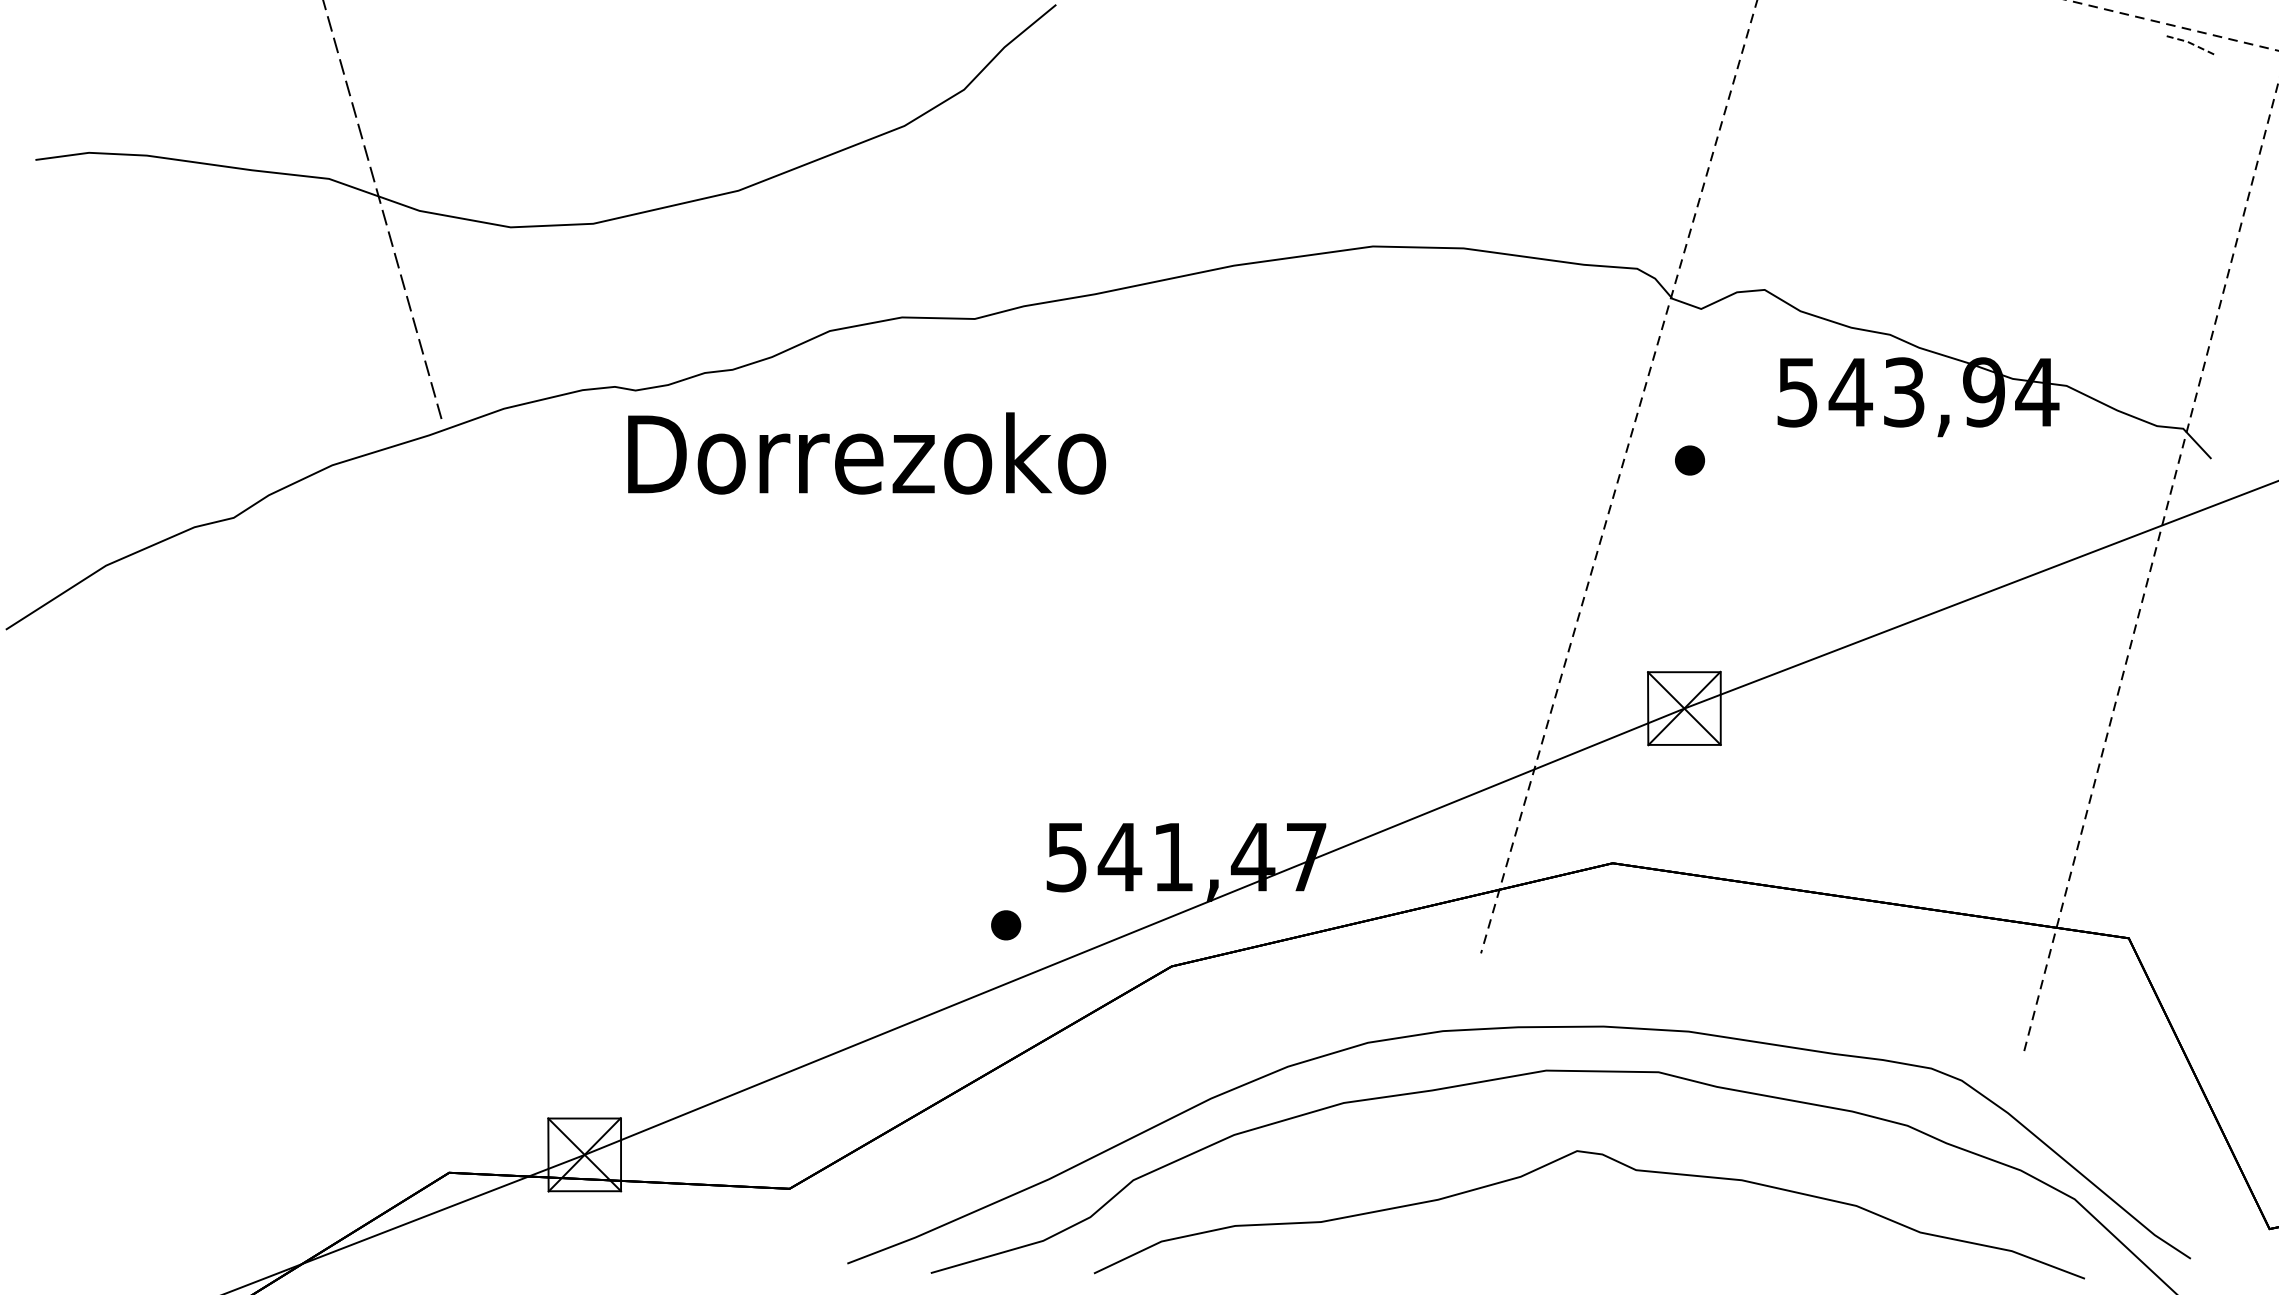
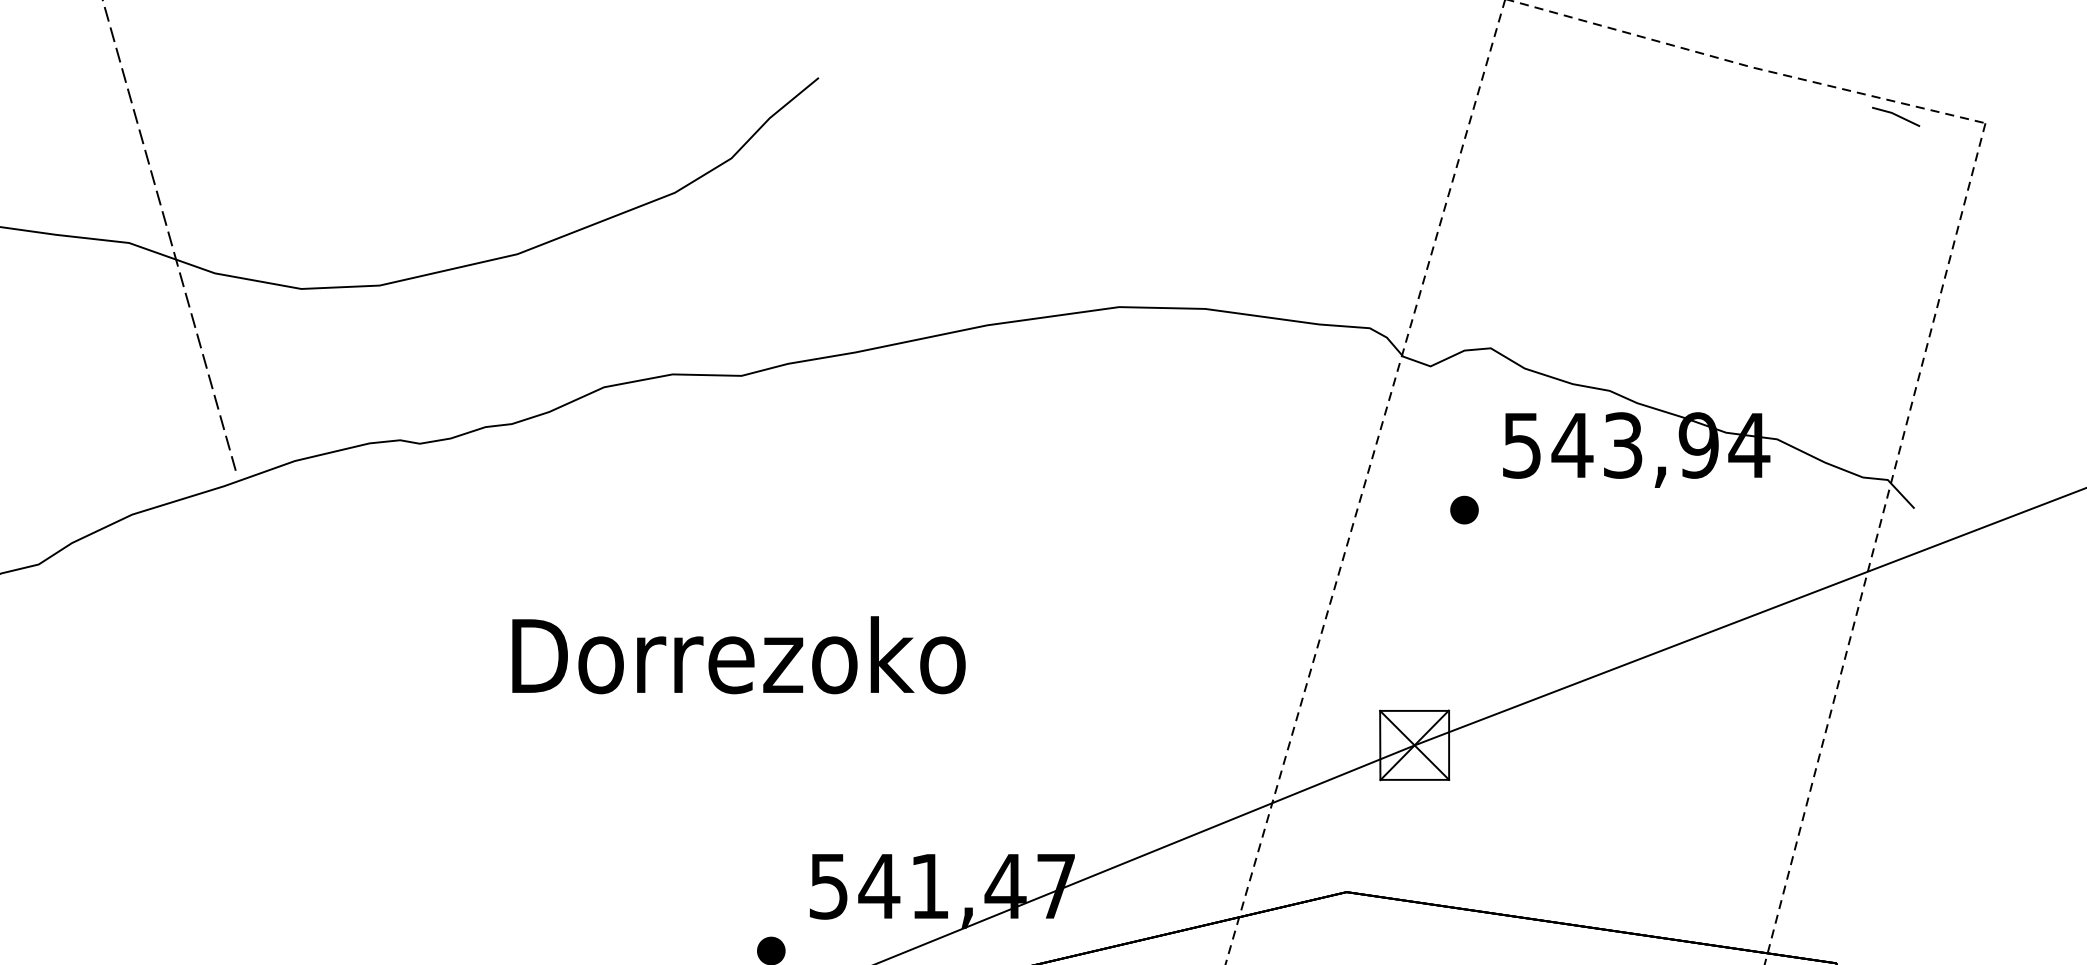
line: (2192, 44) -> (1896, 115), dashed -> solid
text: (867, 453) -> (739, 655), moved
part: (1689, 460) -> (1464, 510), moved

